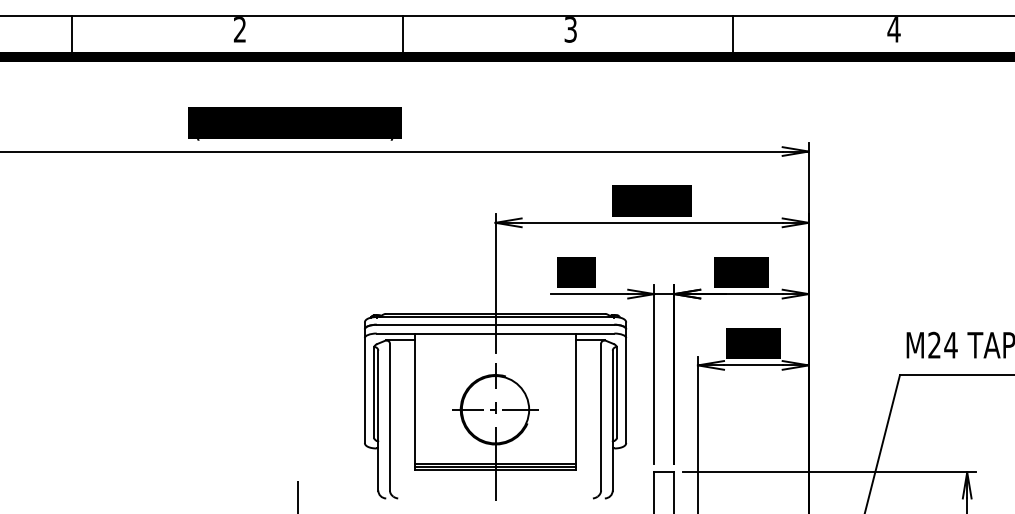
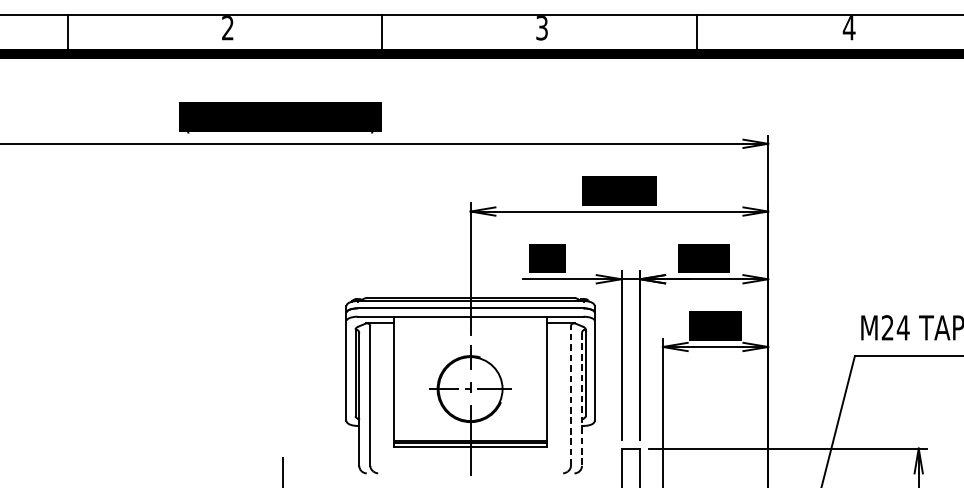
line: (601, 416) -> (571, 395), solid -> dashed
line: (612, 420) -> (581, 399), solid -> dashed

